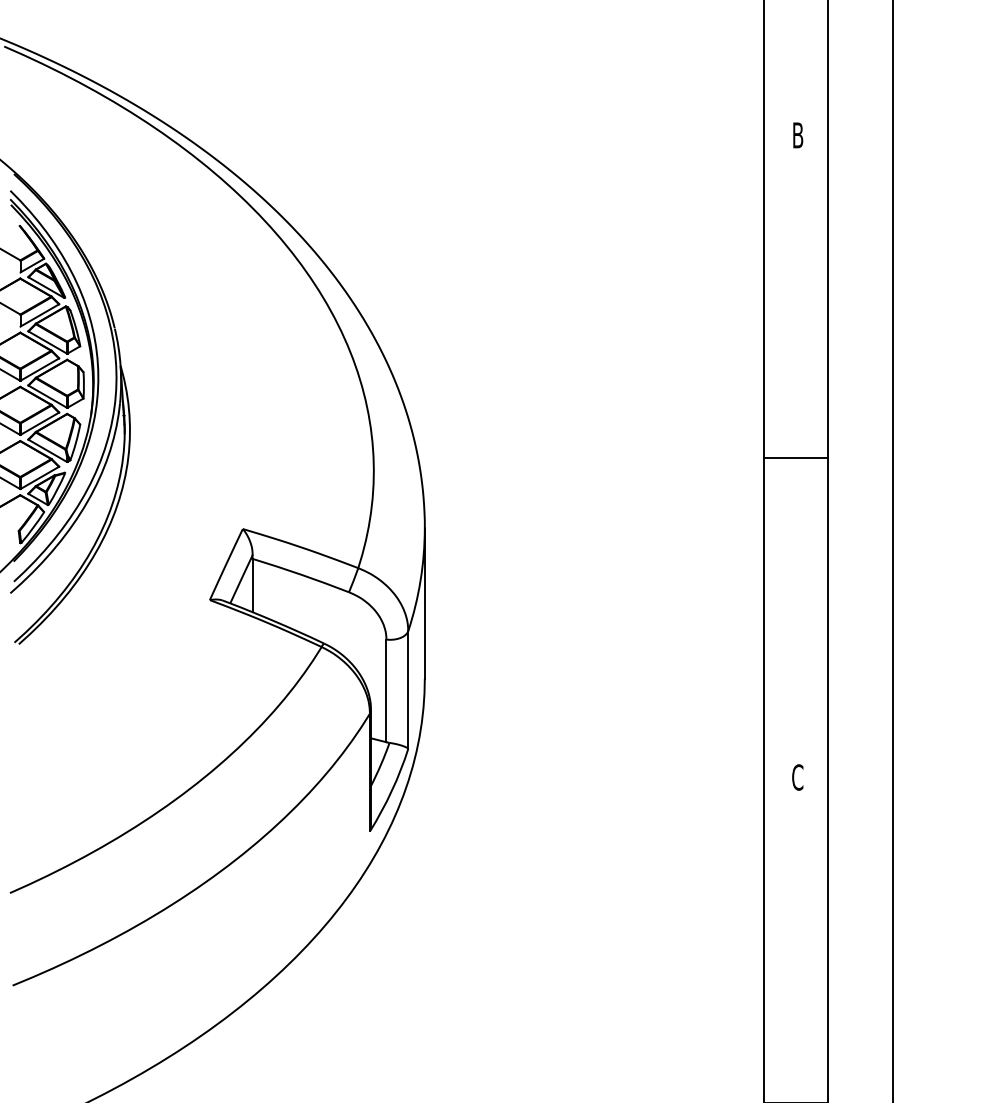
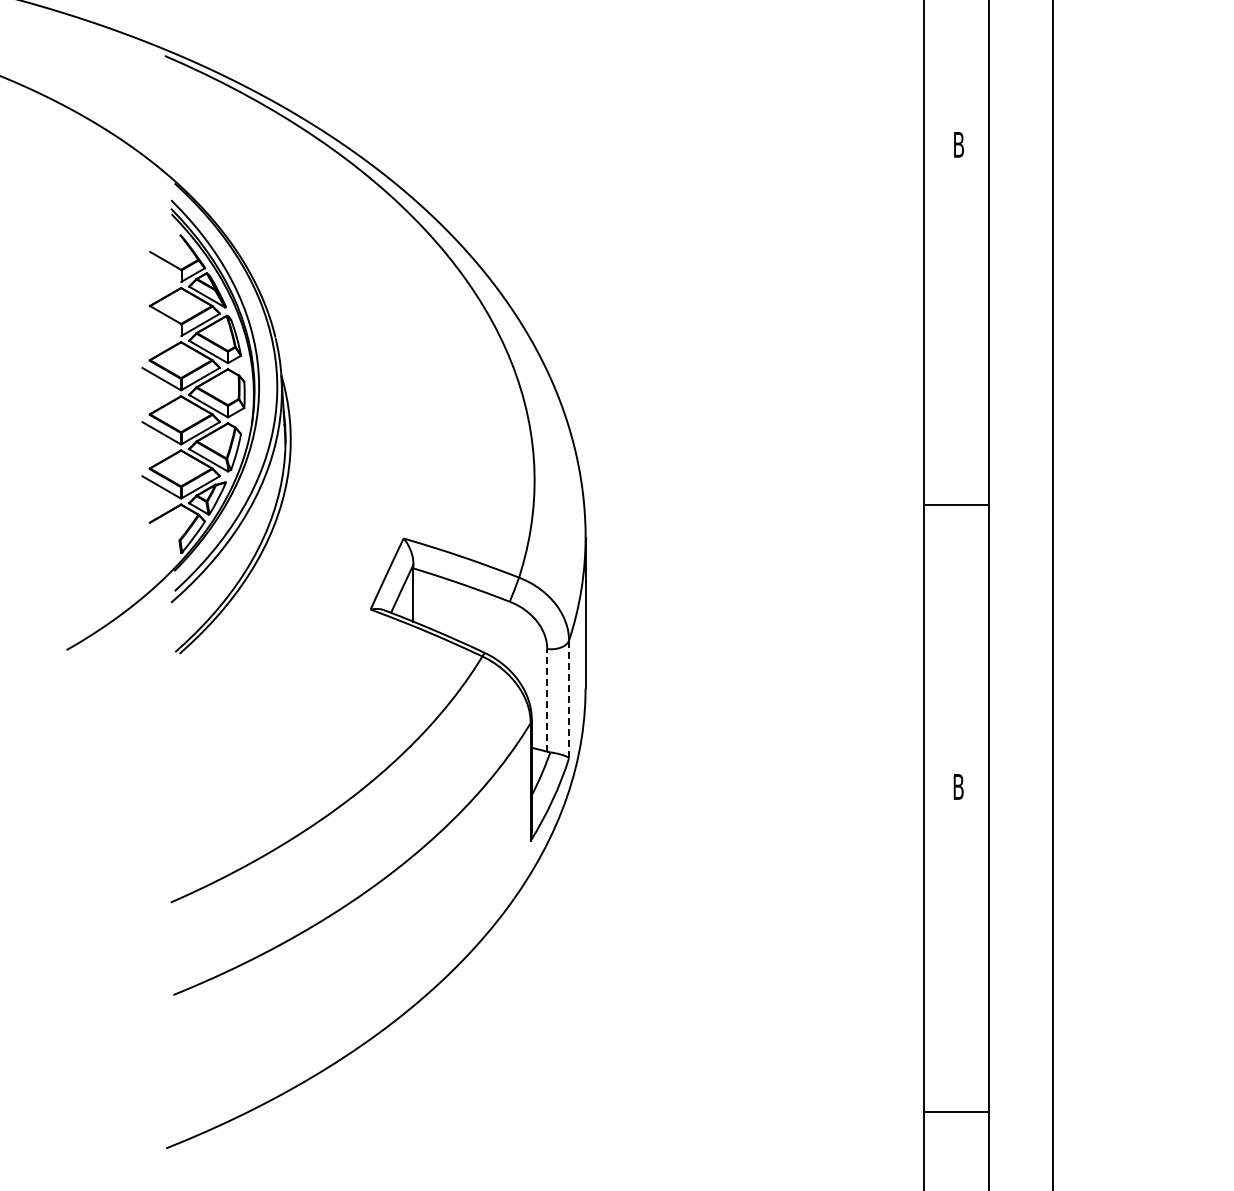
line: (795, 458) -> (956, 505), moved
line: (386, 690) -> (547, 699), solid -> dashed
line: (408, 690) -> (569, 699), solid -> dashed
text: (797, 777) -> (958, 786), C -> B

